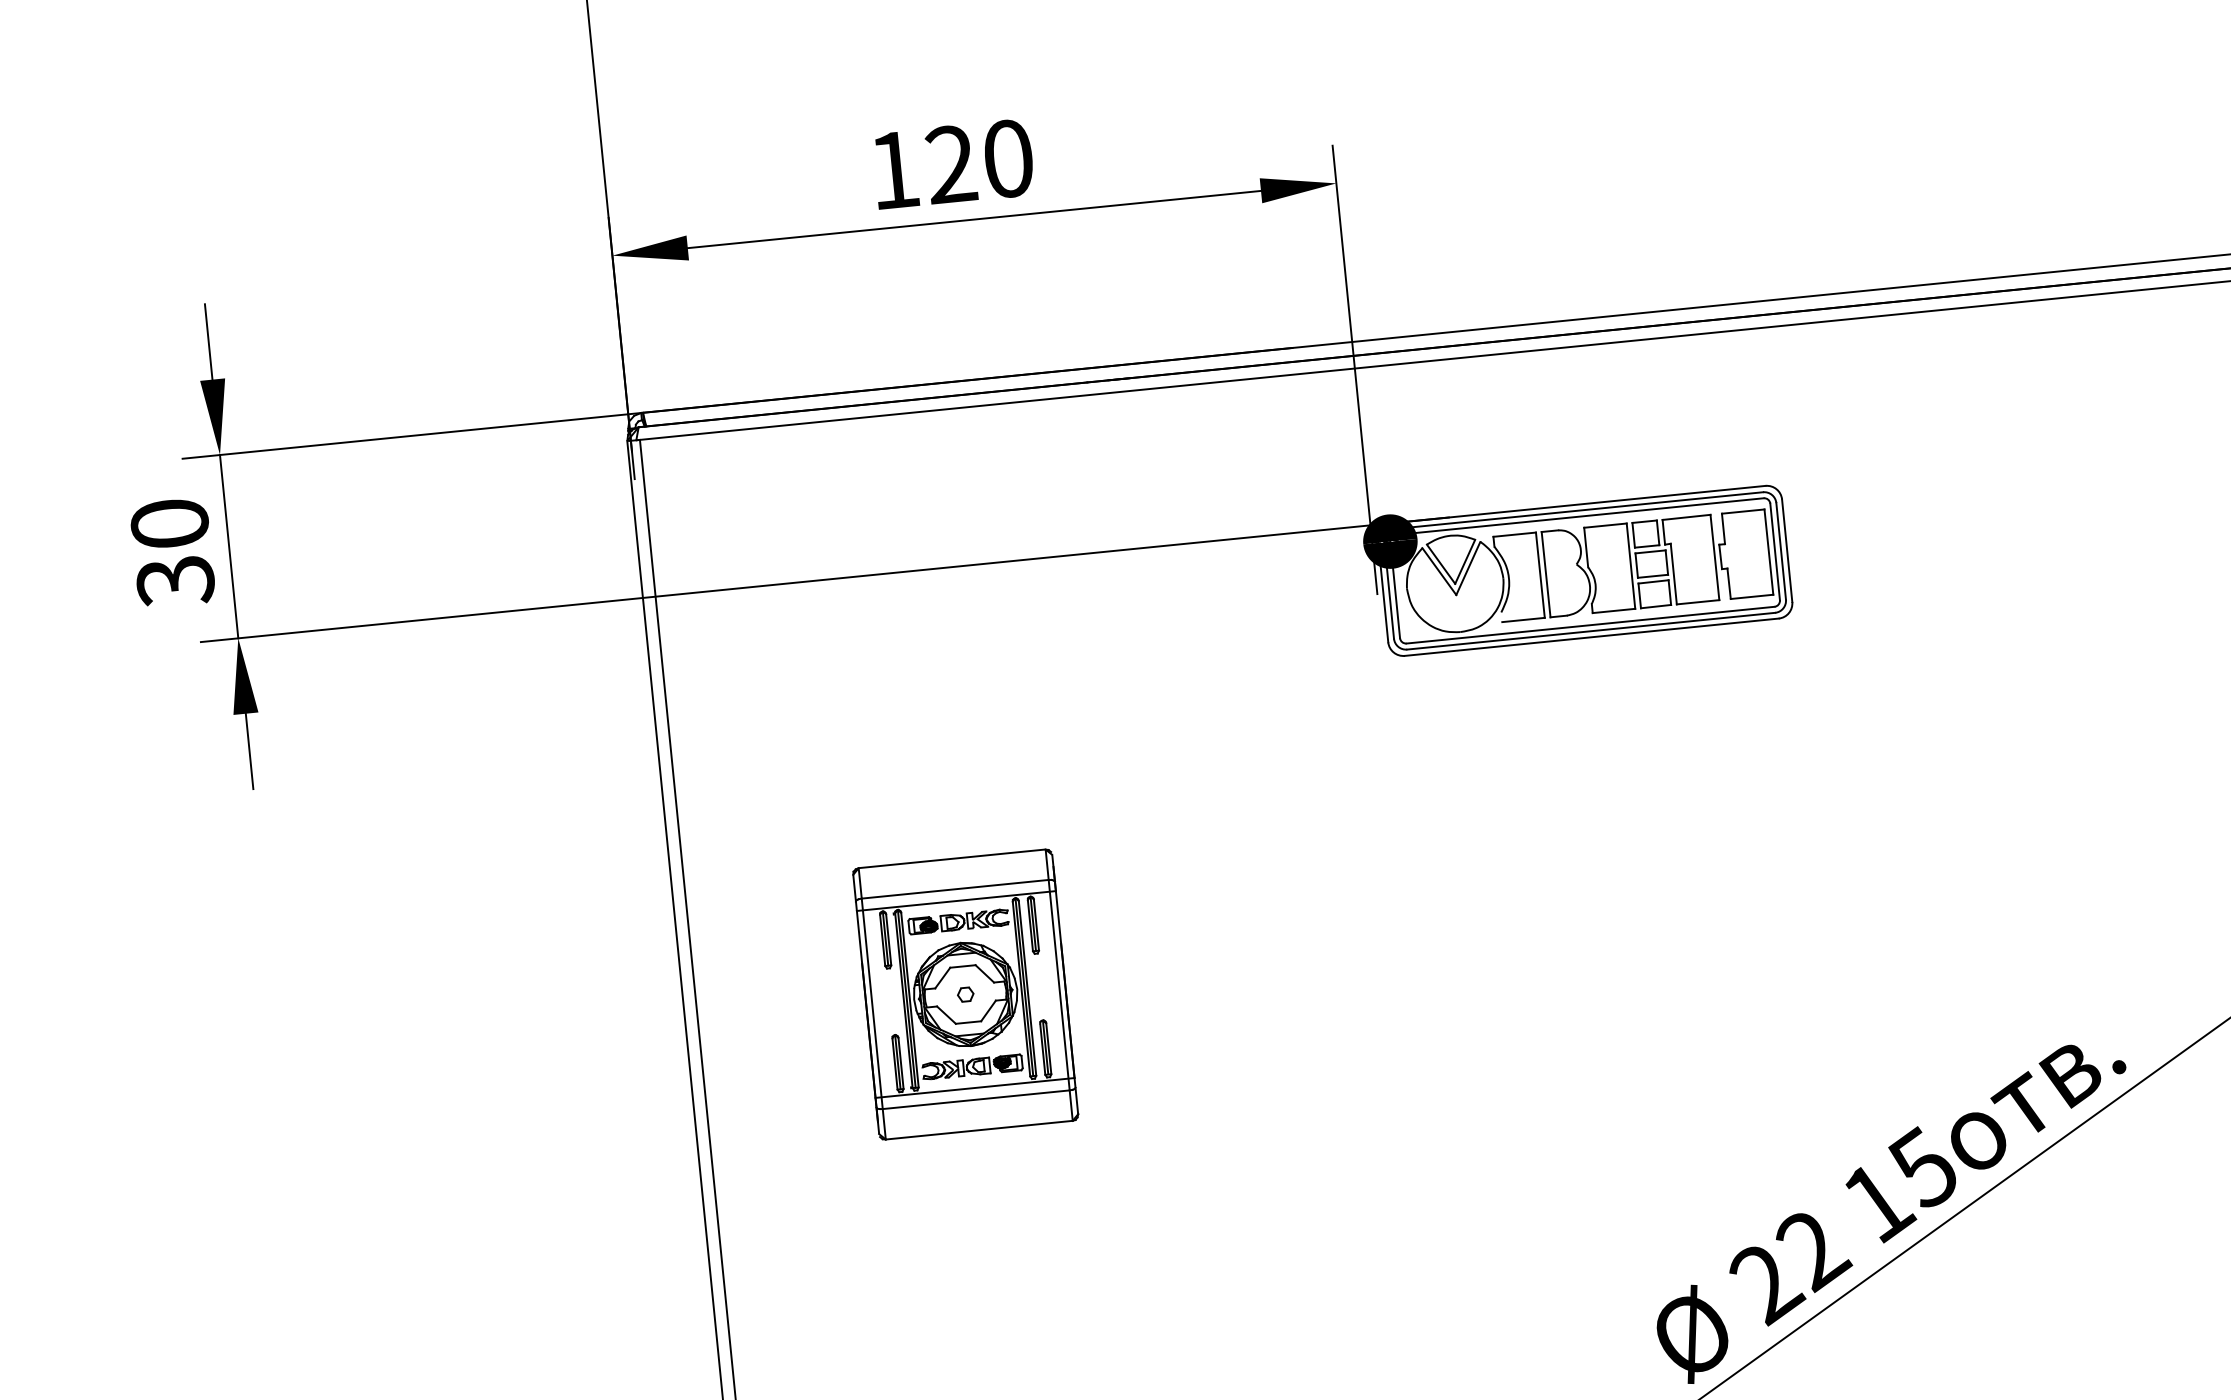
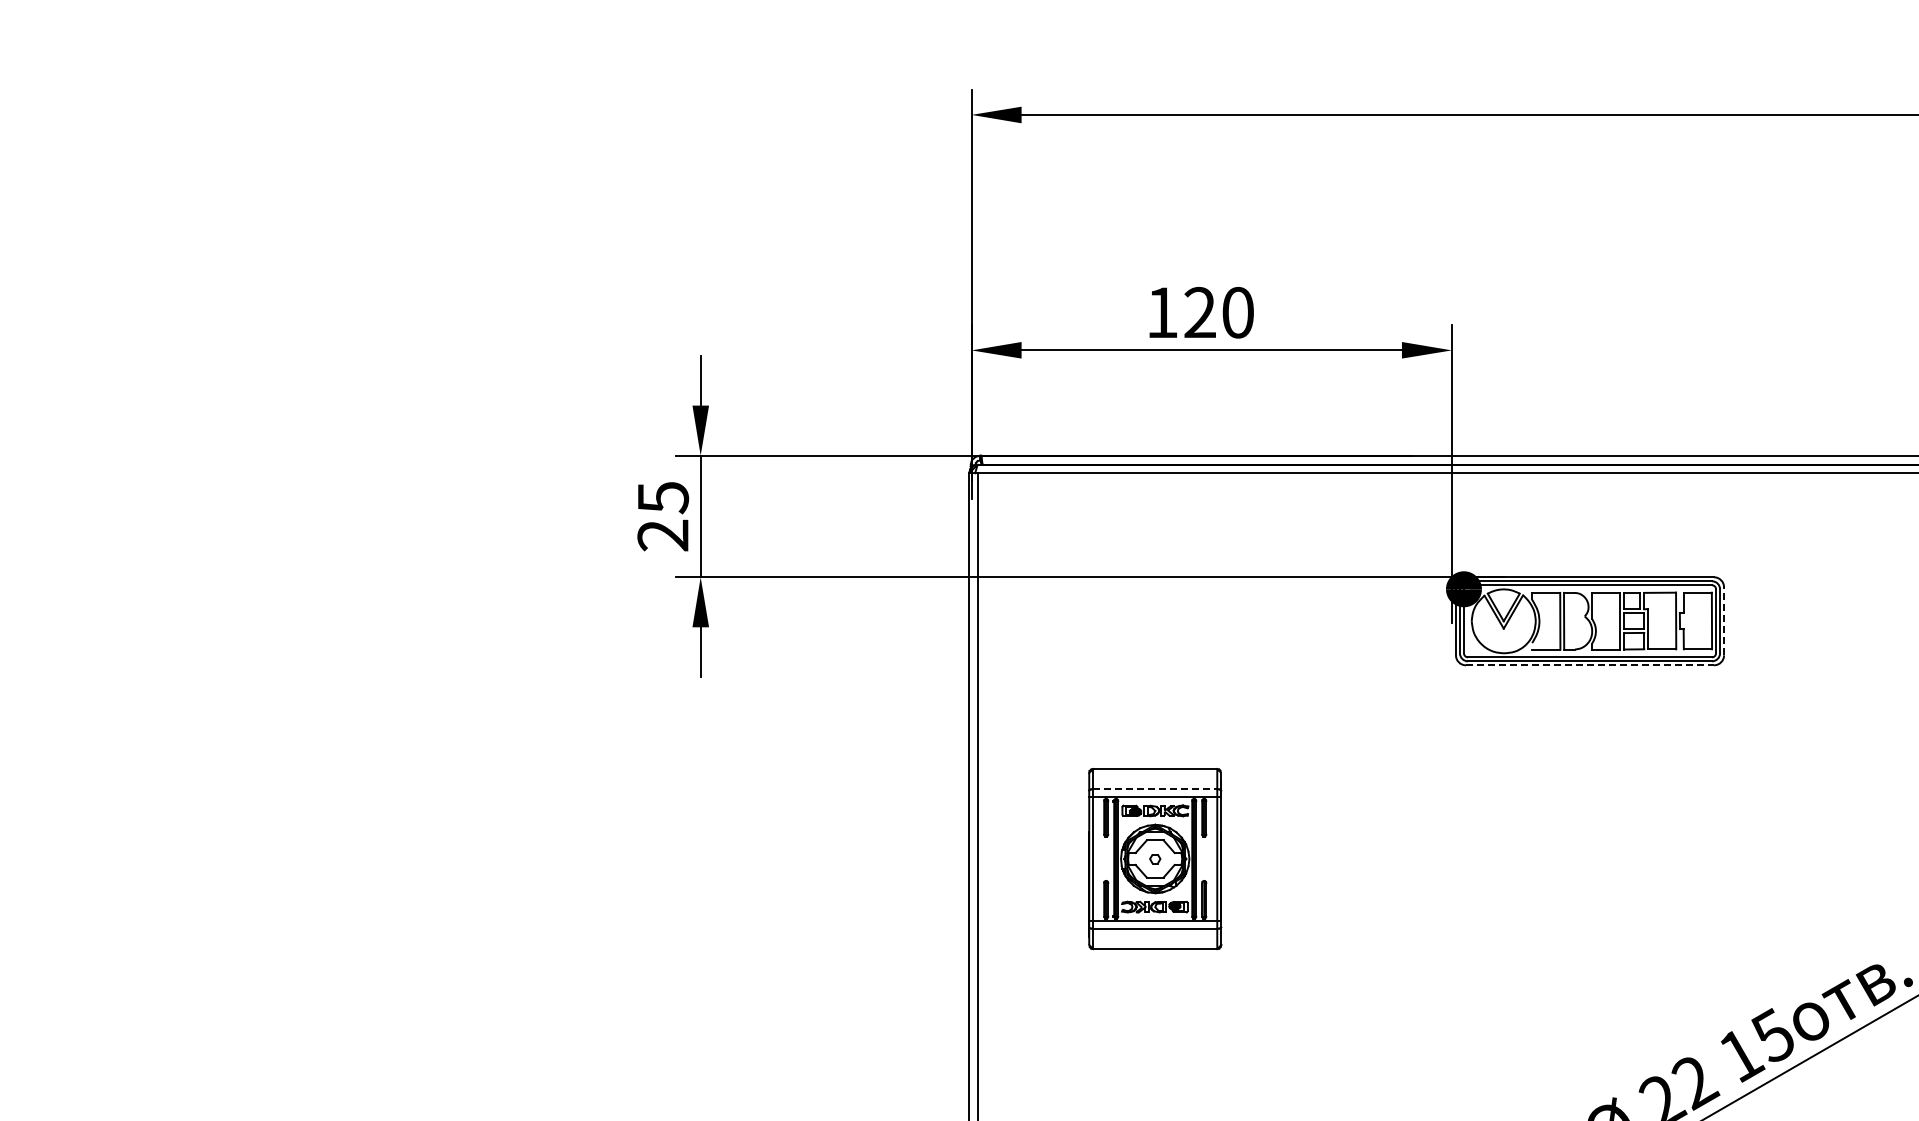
line: (1787, 549) -> (1724, 620), solid -> dashed
text: (173, 553) -> (663, 517), 30 -> 25
line: (1592, 637) -> (1590, 665), solid -> dashed
line: (955, 889) -> (1155, 789), solid -> dashed

